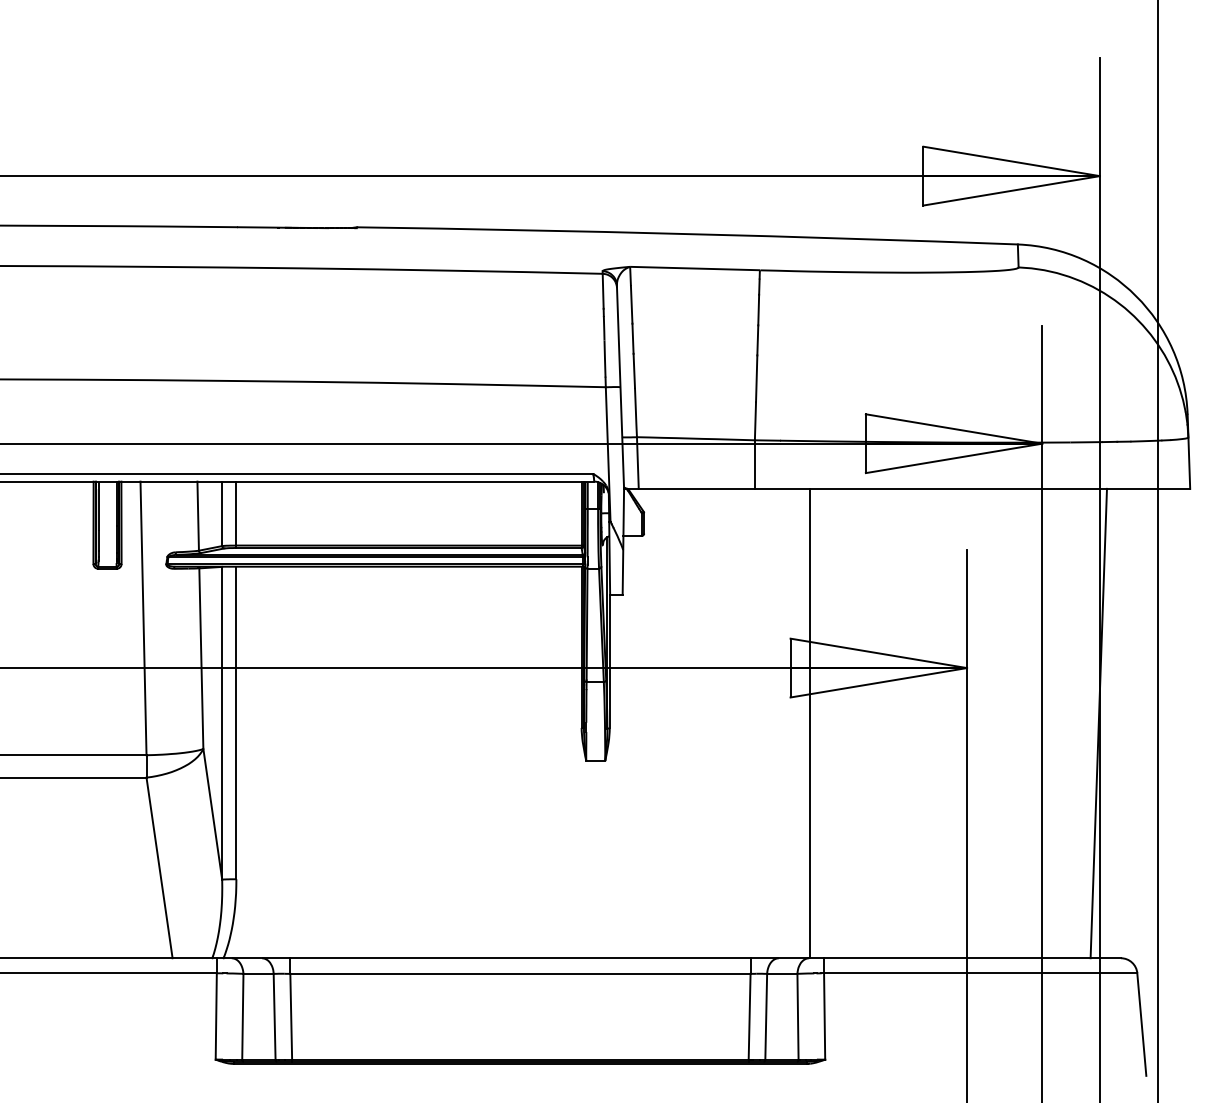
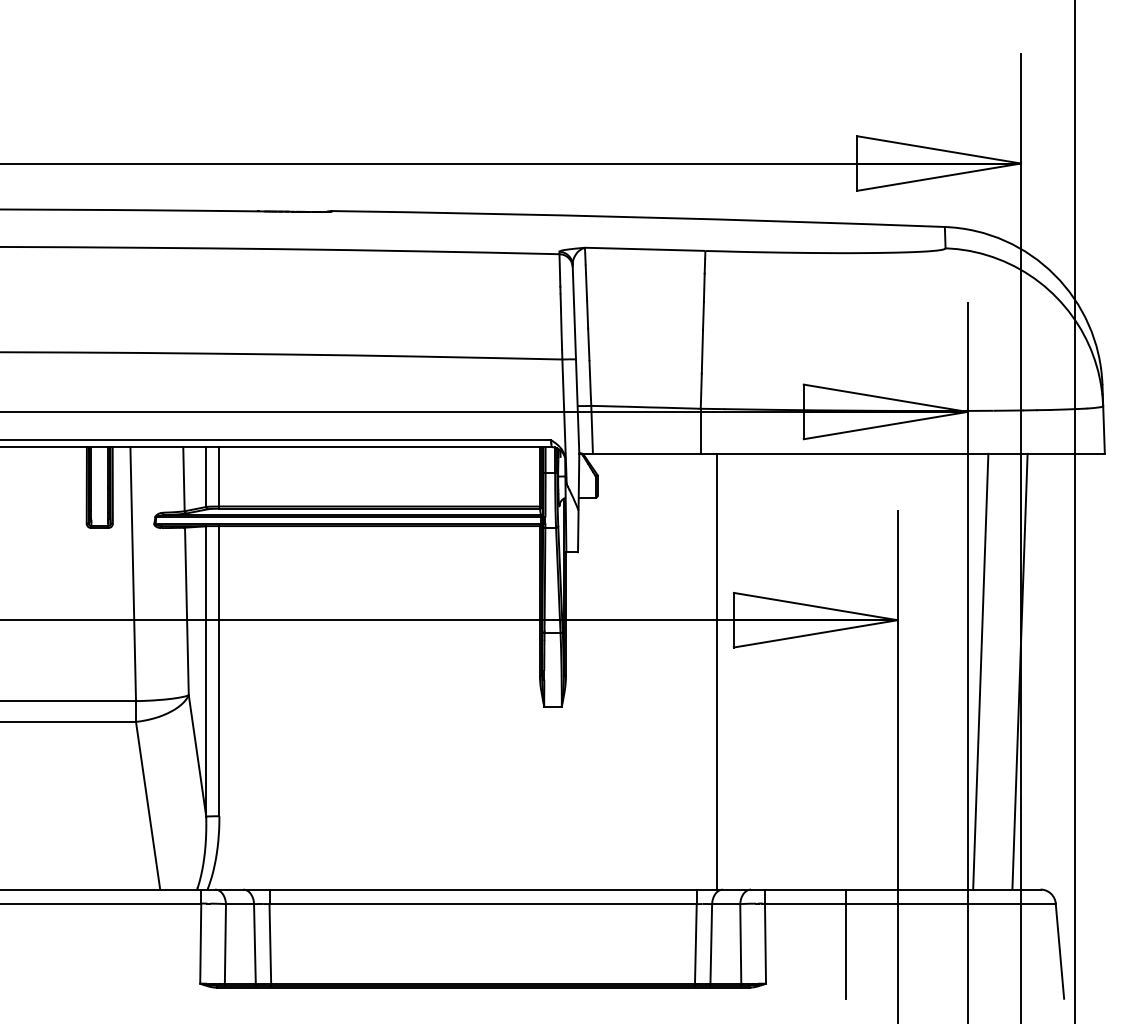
line: (810, 723) -> (717, 671), moved
line: (1056, 723) -> (980, 671), added
line: (911, 1016) -> (846, 943), added

